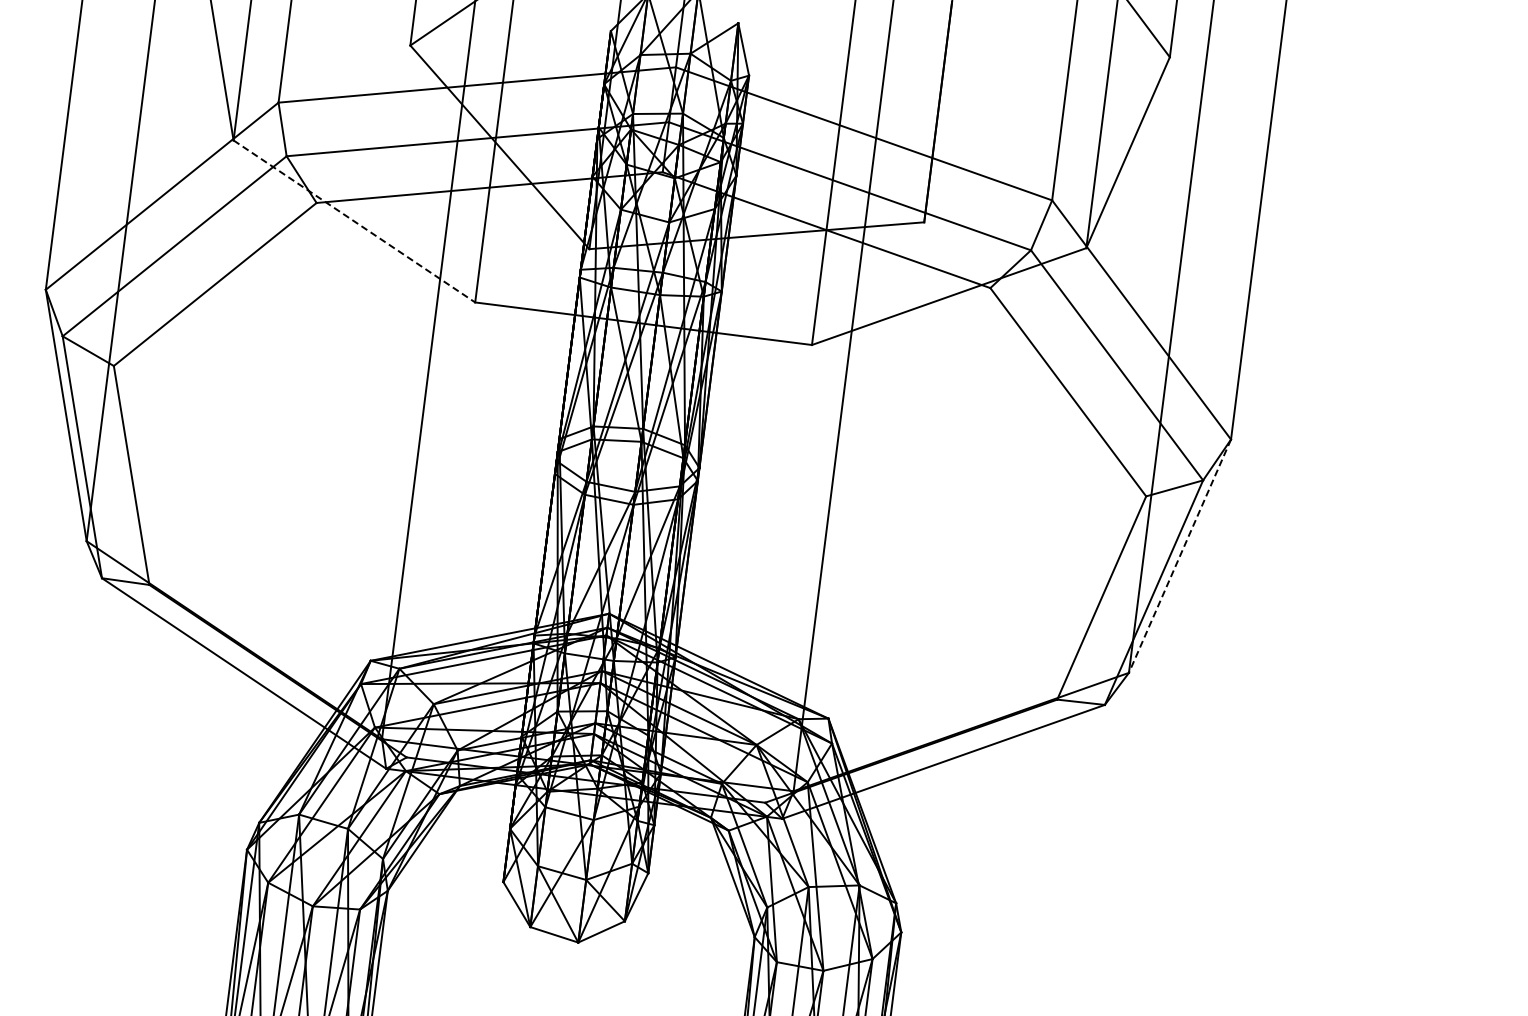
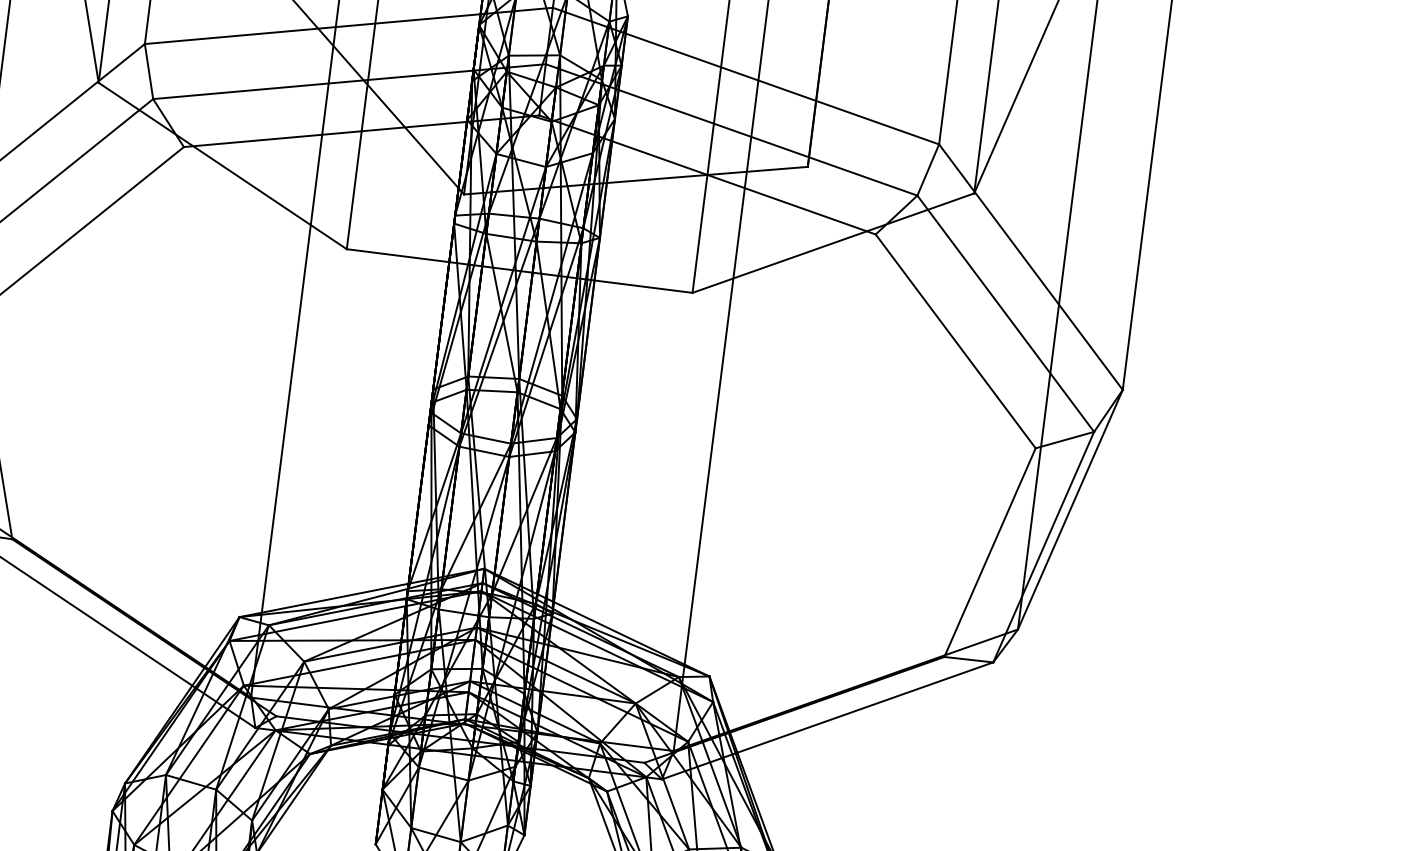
line: (354, 221) -> (222, 166), dashed -> solid
line: (1179, 556) -> (1069, 510), dashed -> solid

